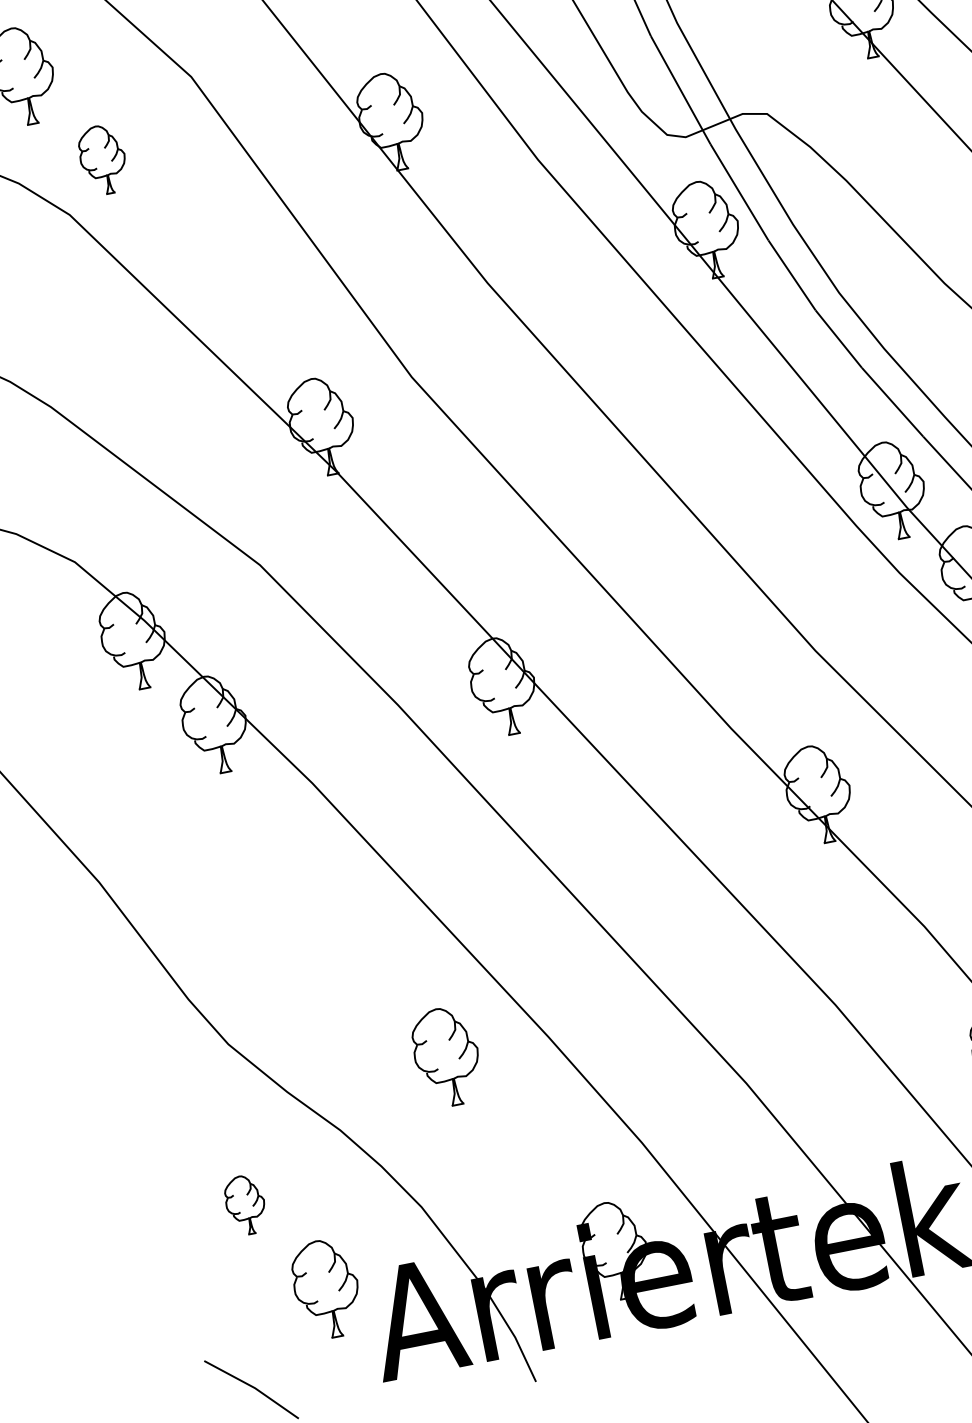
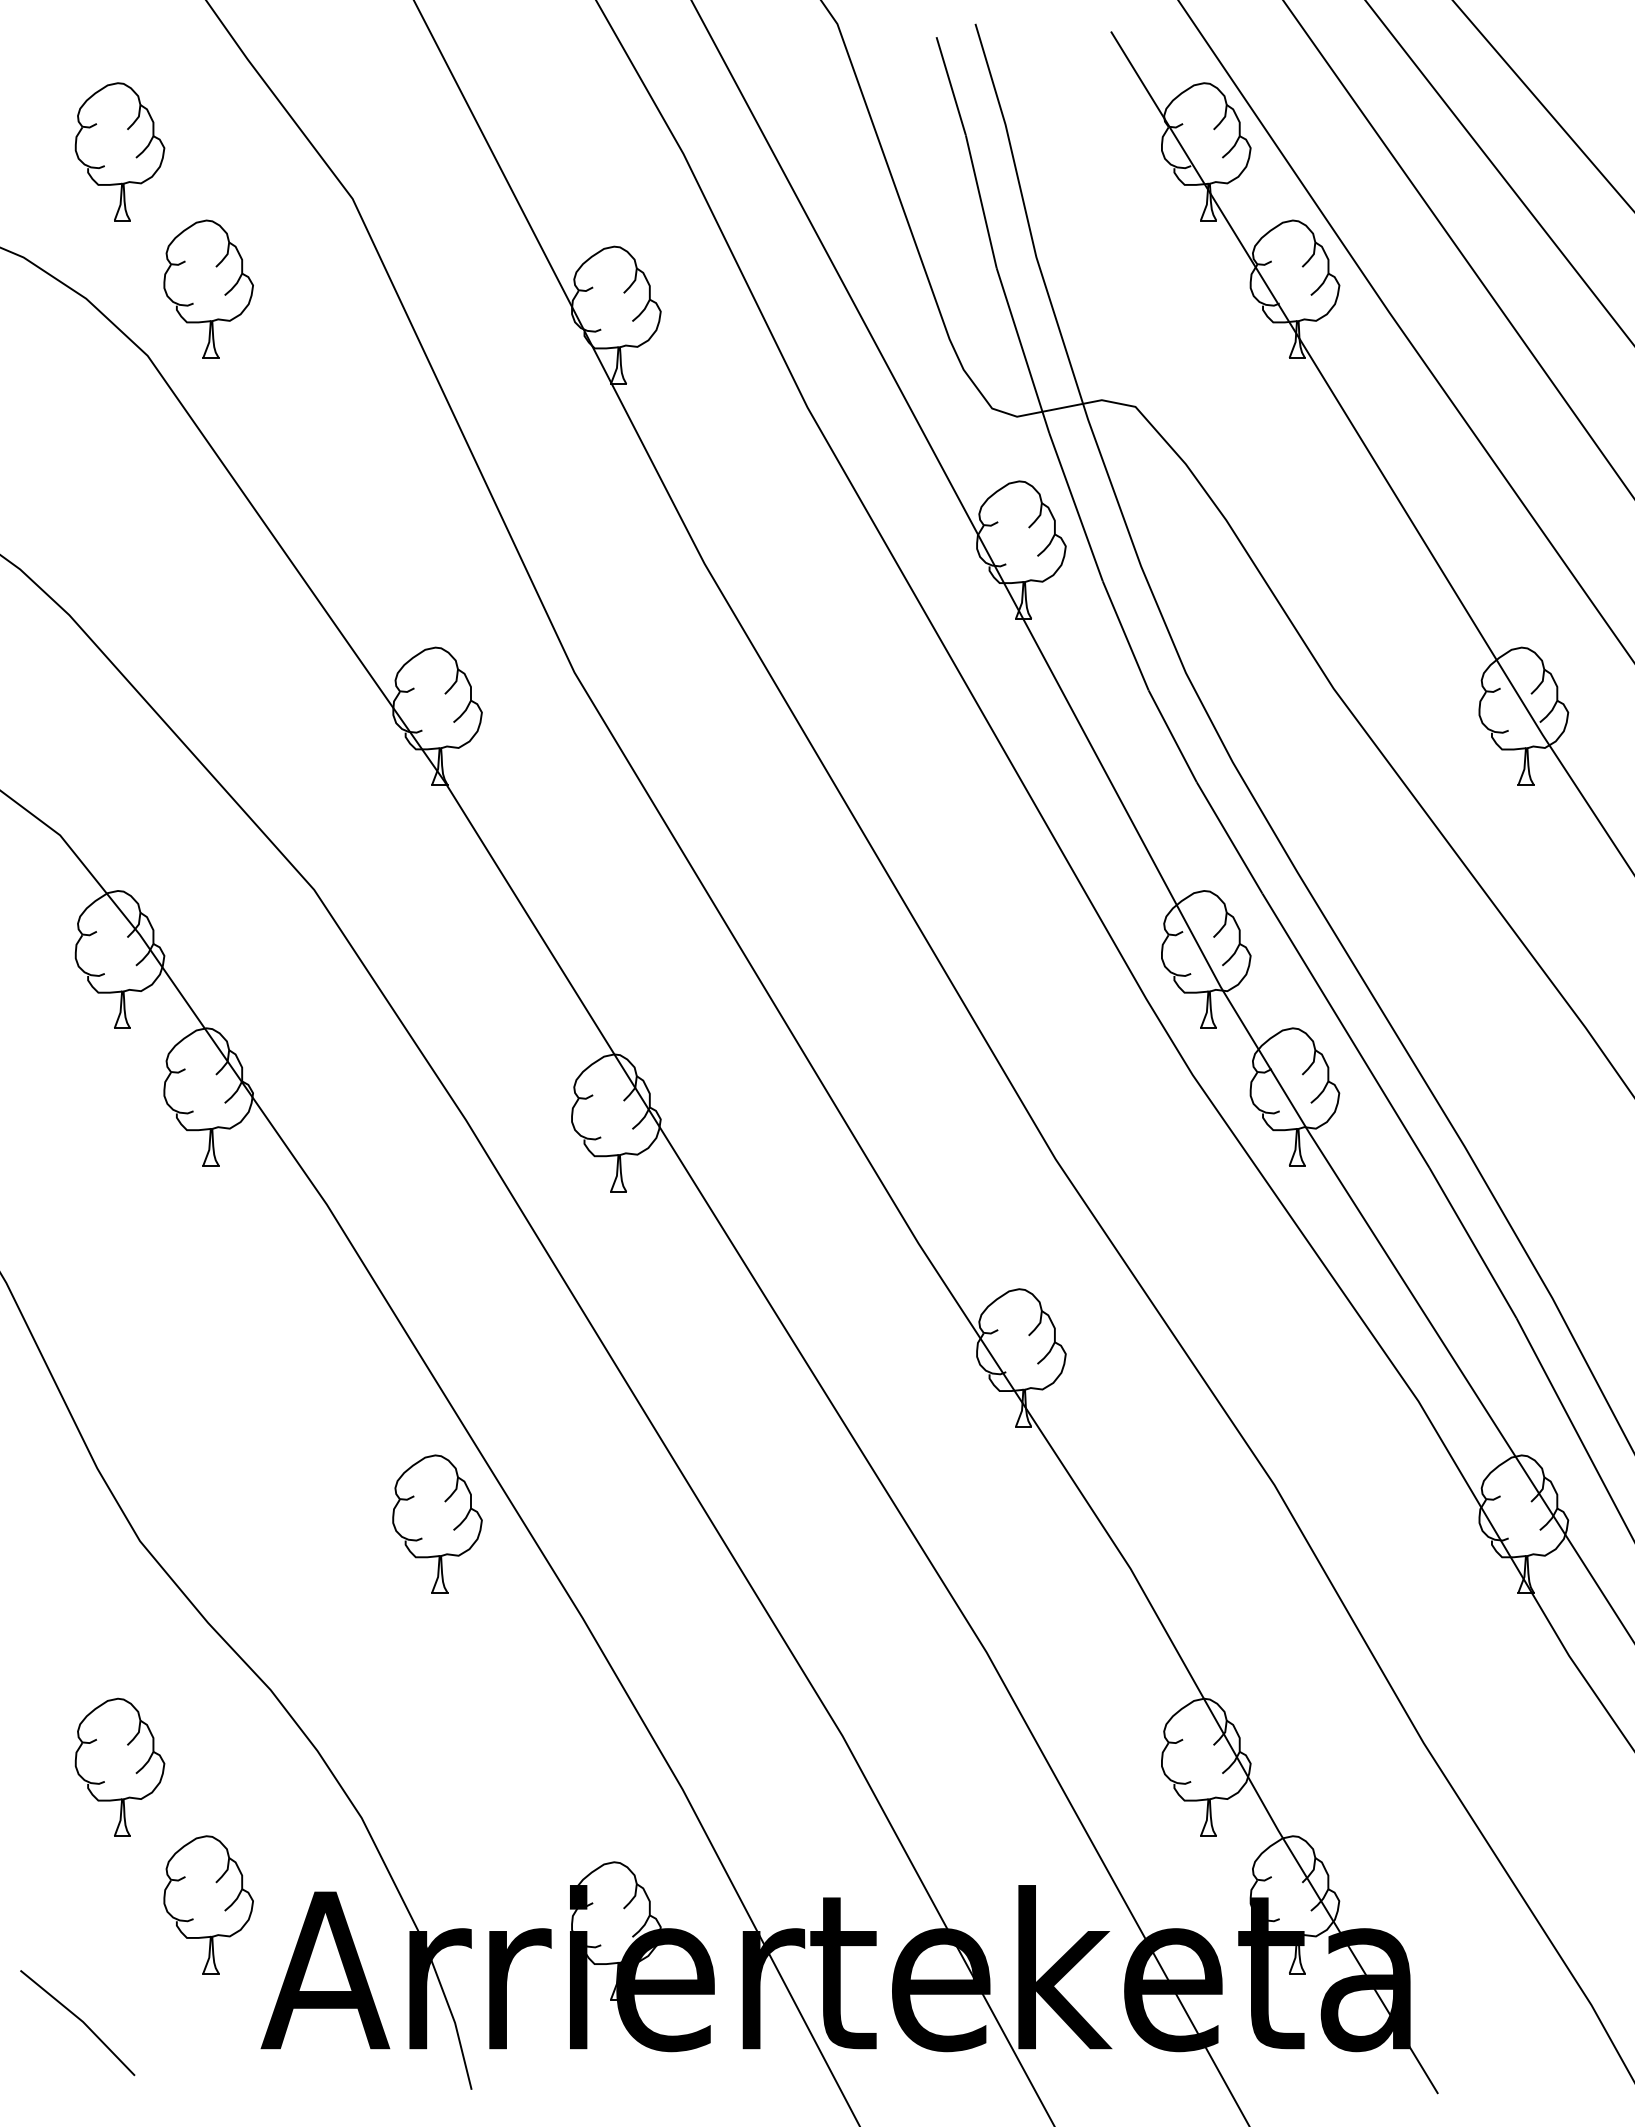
part: (102, 159) -> (208, 288), size x1.43
part: (446, 1056) -> (437, 1523), moved
part: (245, 1204) -> (119, 1766), size x1.67

